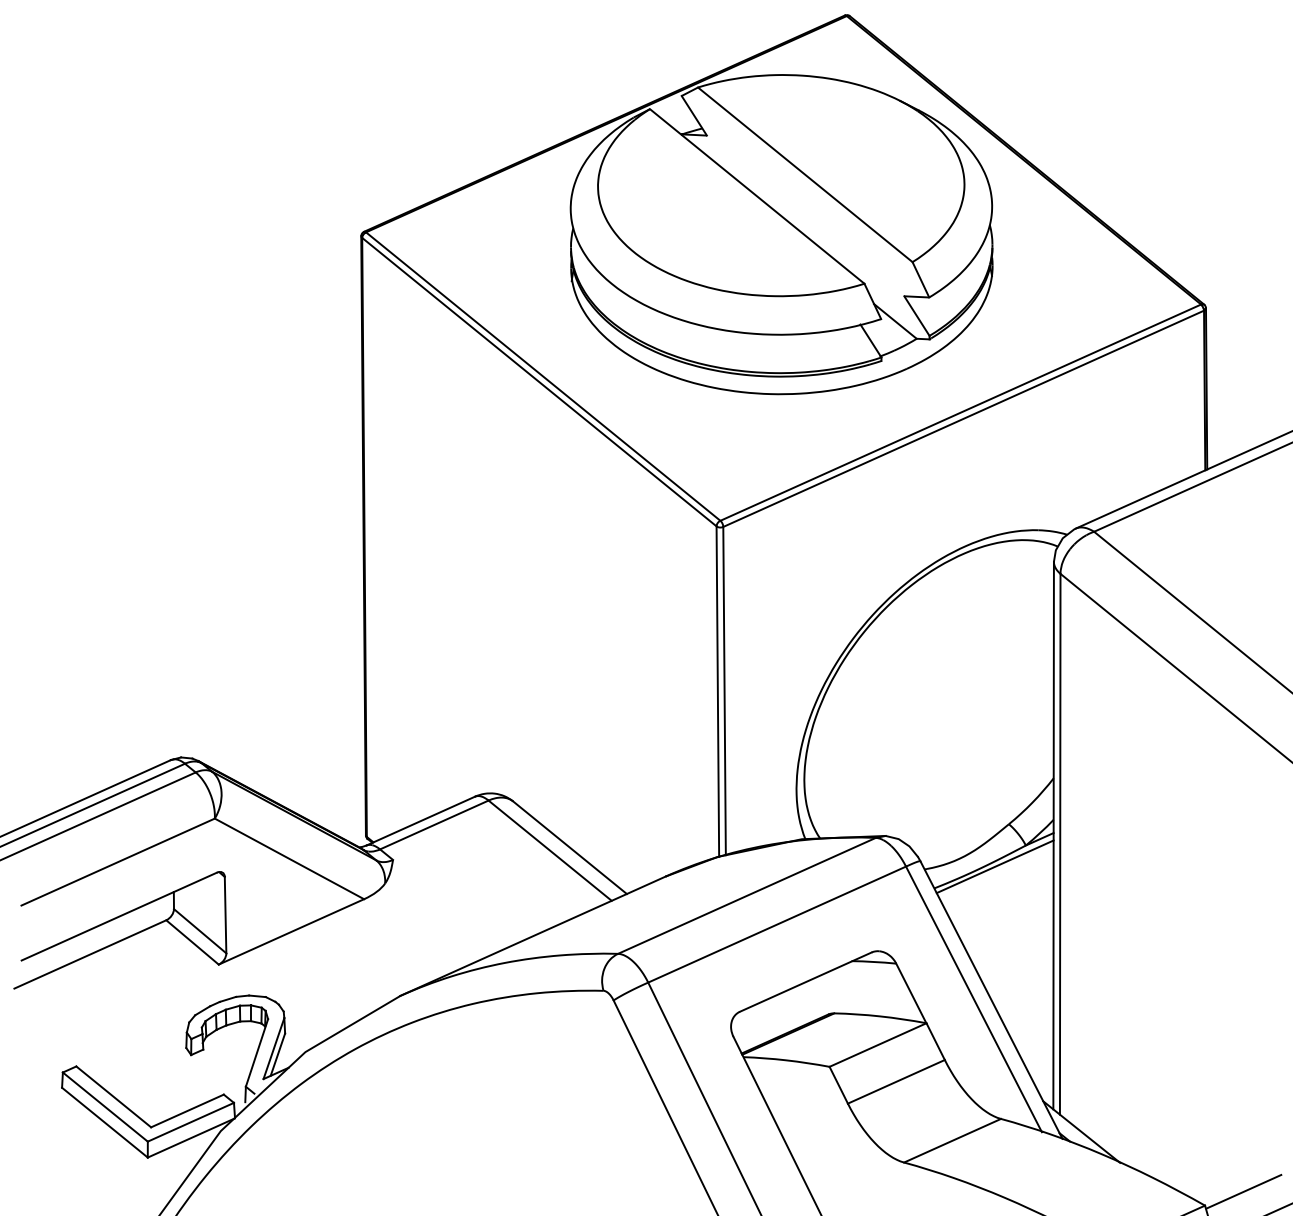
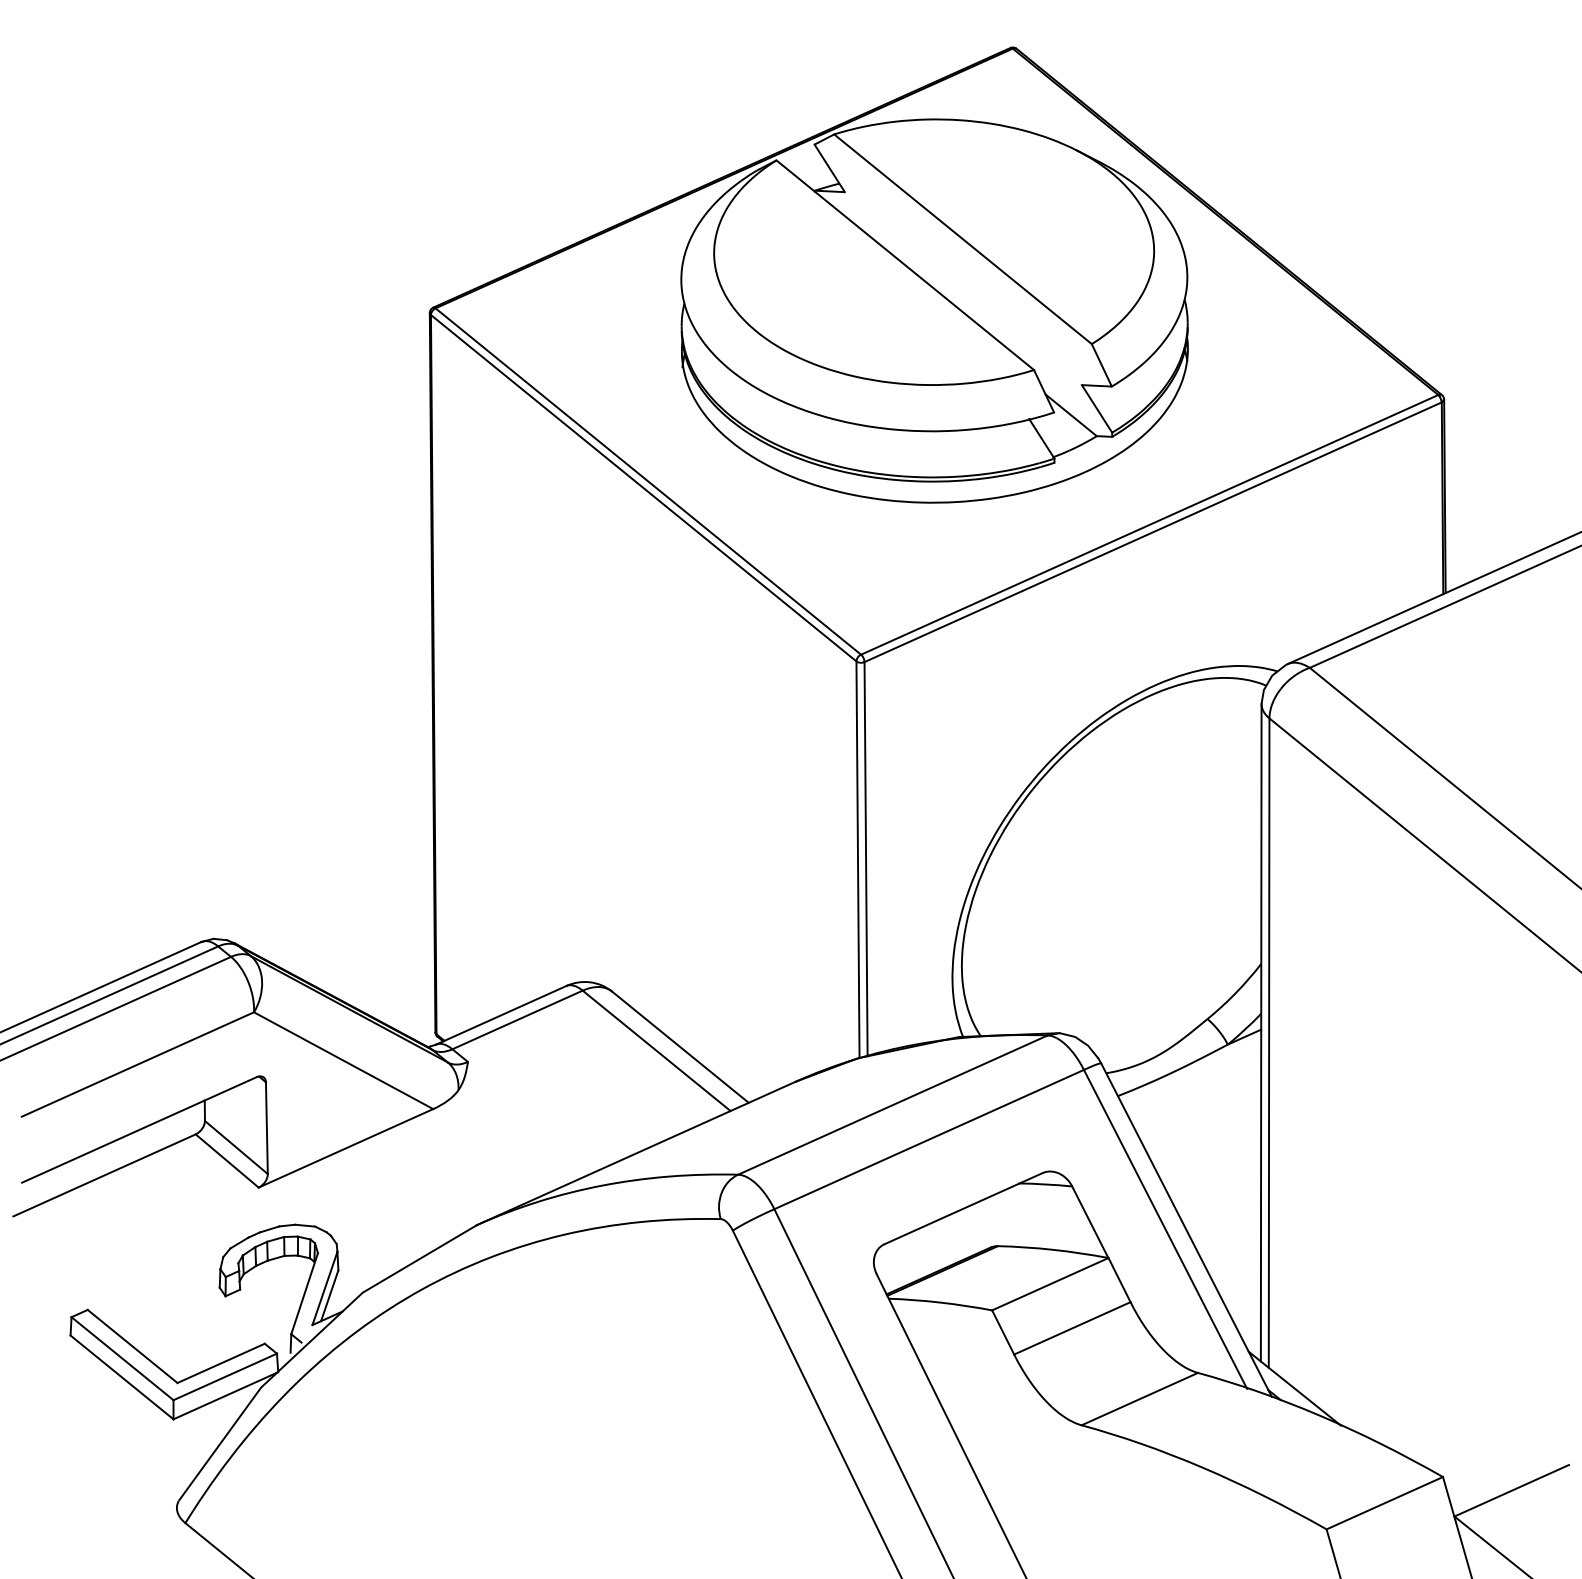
line: (994, 866) -> (1190, 1069), removed
line: (1243, 1191) -> (1489, 1460), removed

